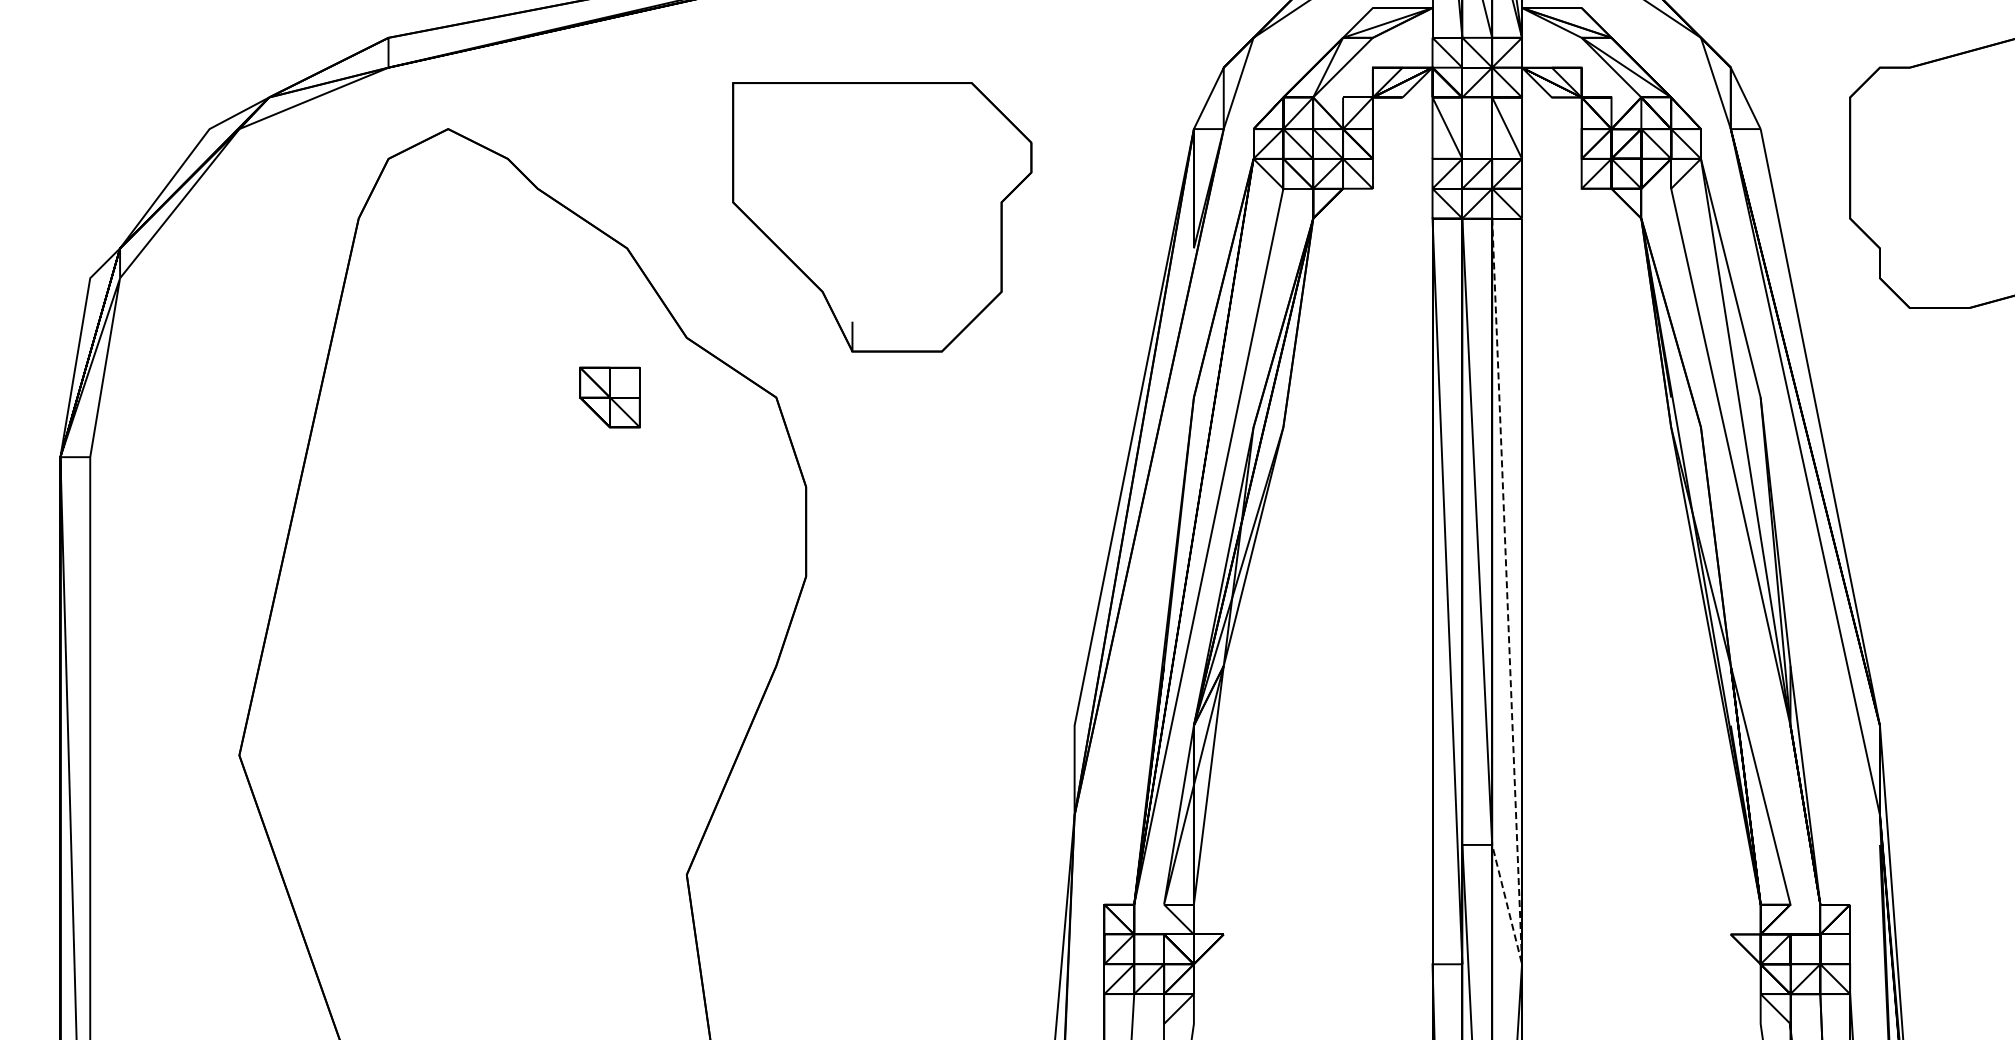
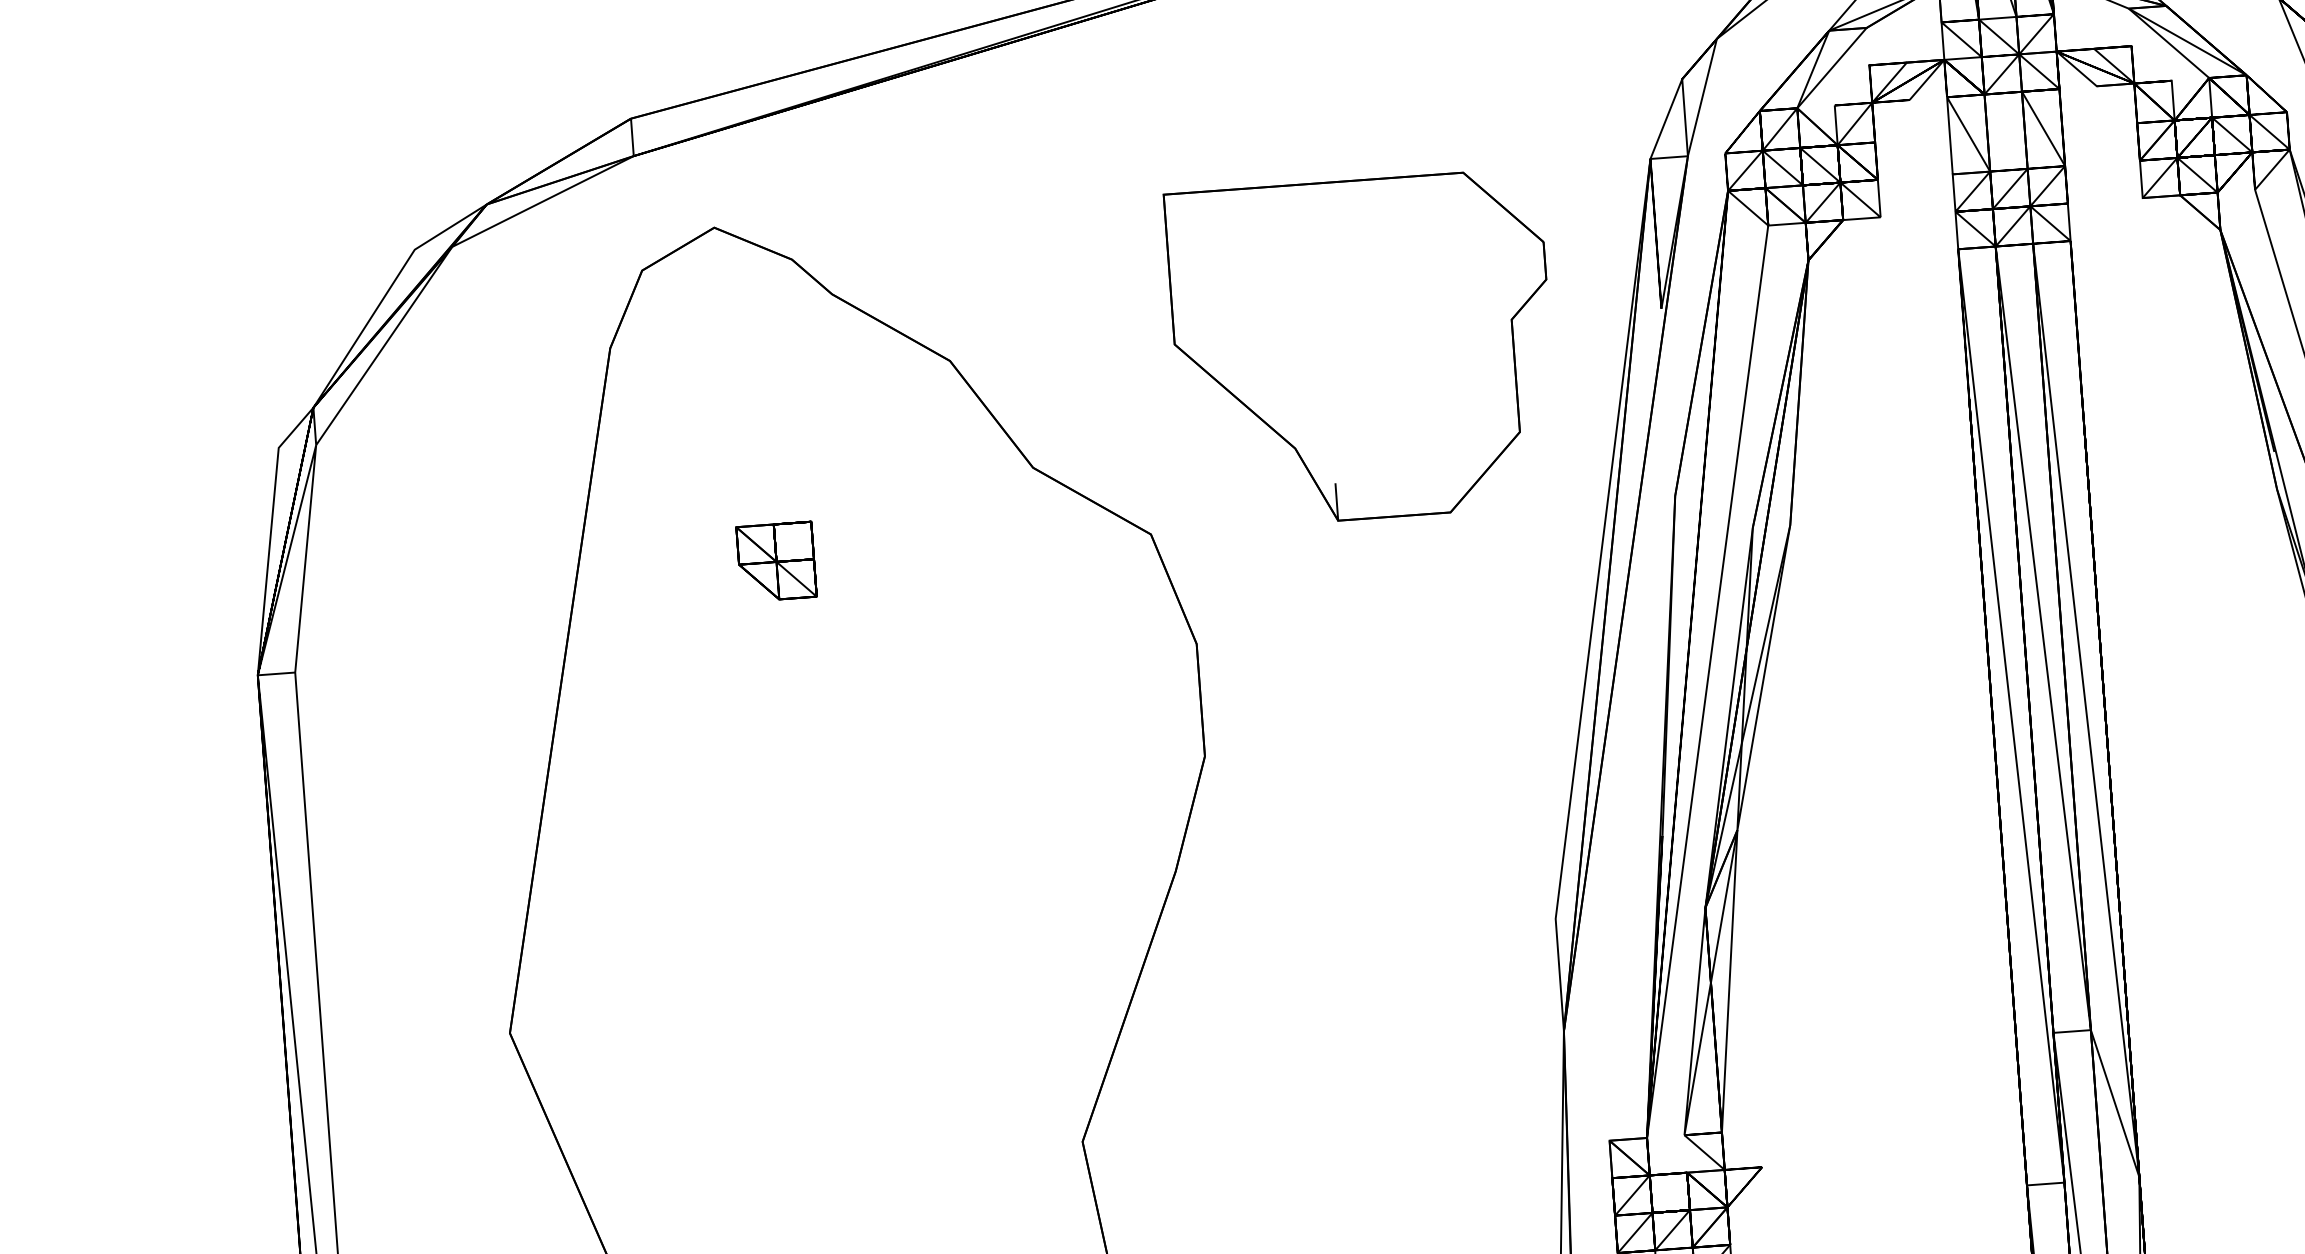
part: (882, 217) -> (1363, 349), moved
part: (609, 397) -> (775, 561), moved
line: (1509, 653) -> (2094, 788), dashed -> solid

